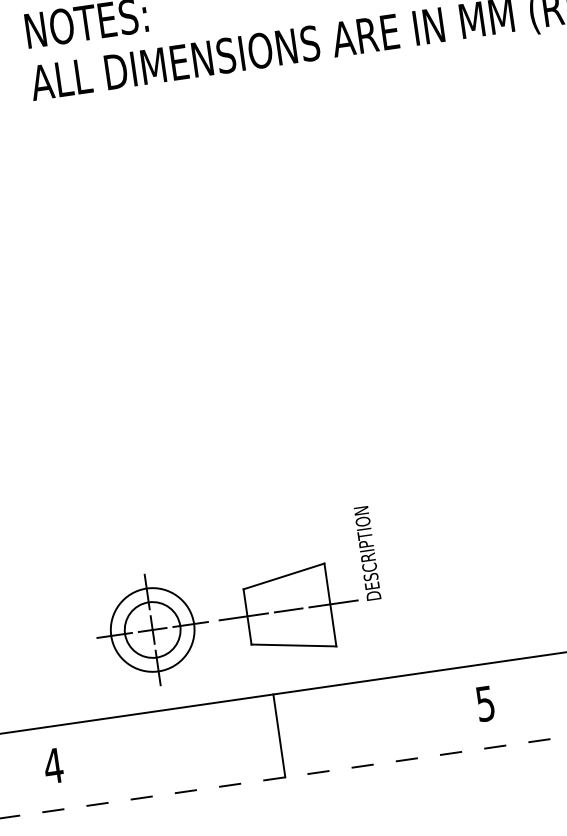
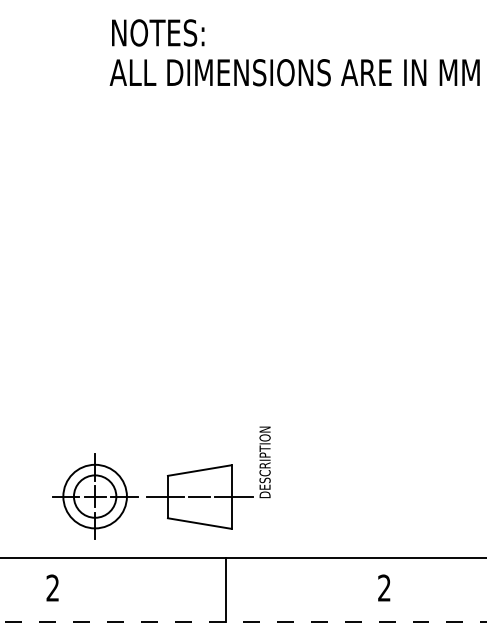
part: (236, 599) -> (161, 482), moved
text: (485, 702) -> (384, 587), 5 -> 2
text: (52, 765) -> (52, 587), 4 -> 2

